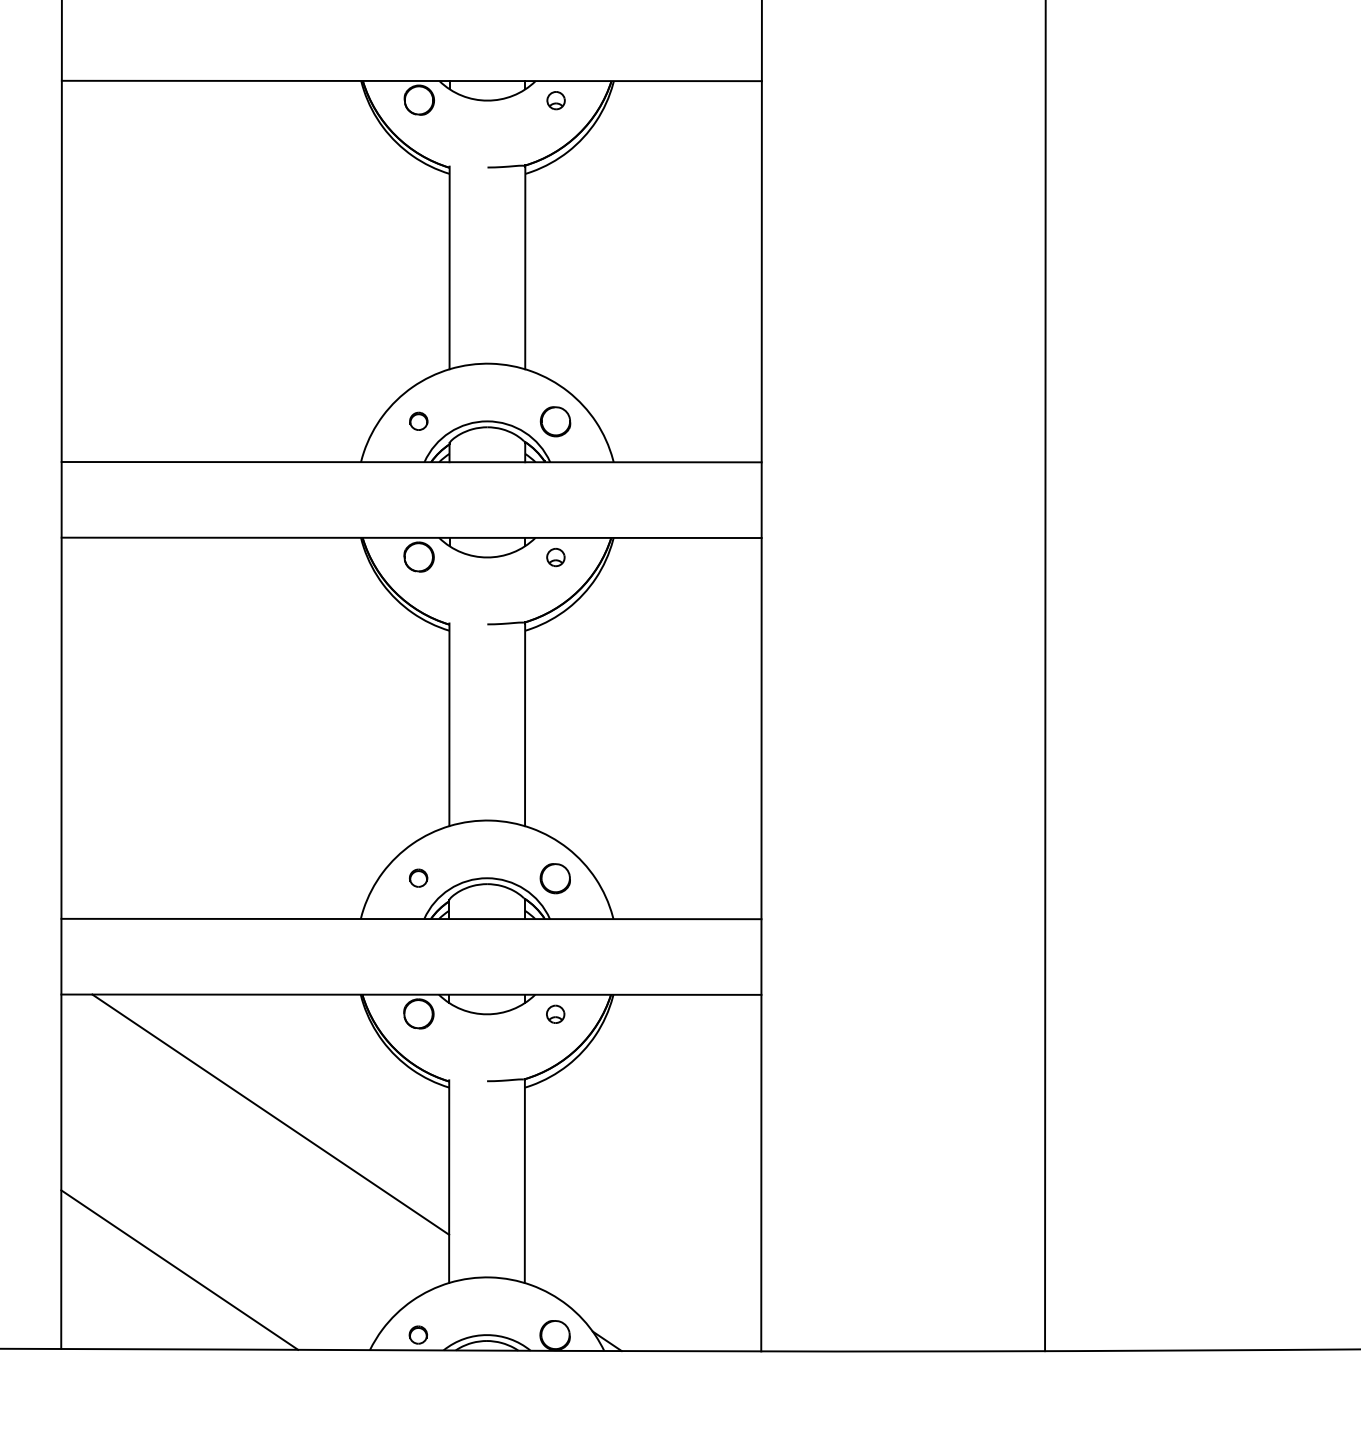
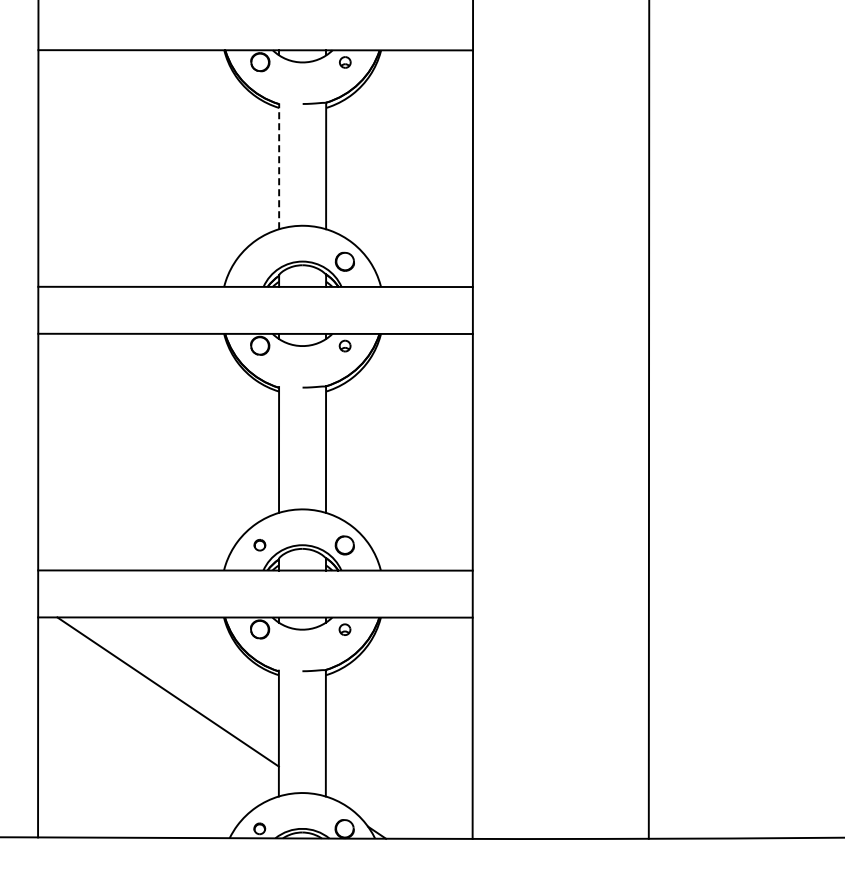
line: (450, 268) -> (279, 166), solid -> dashed
part: (417, 421) -> (259, 261), removed
line: (179, 1268) -> (111, 787), removed

